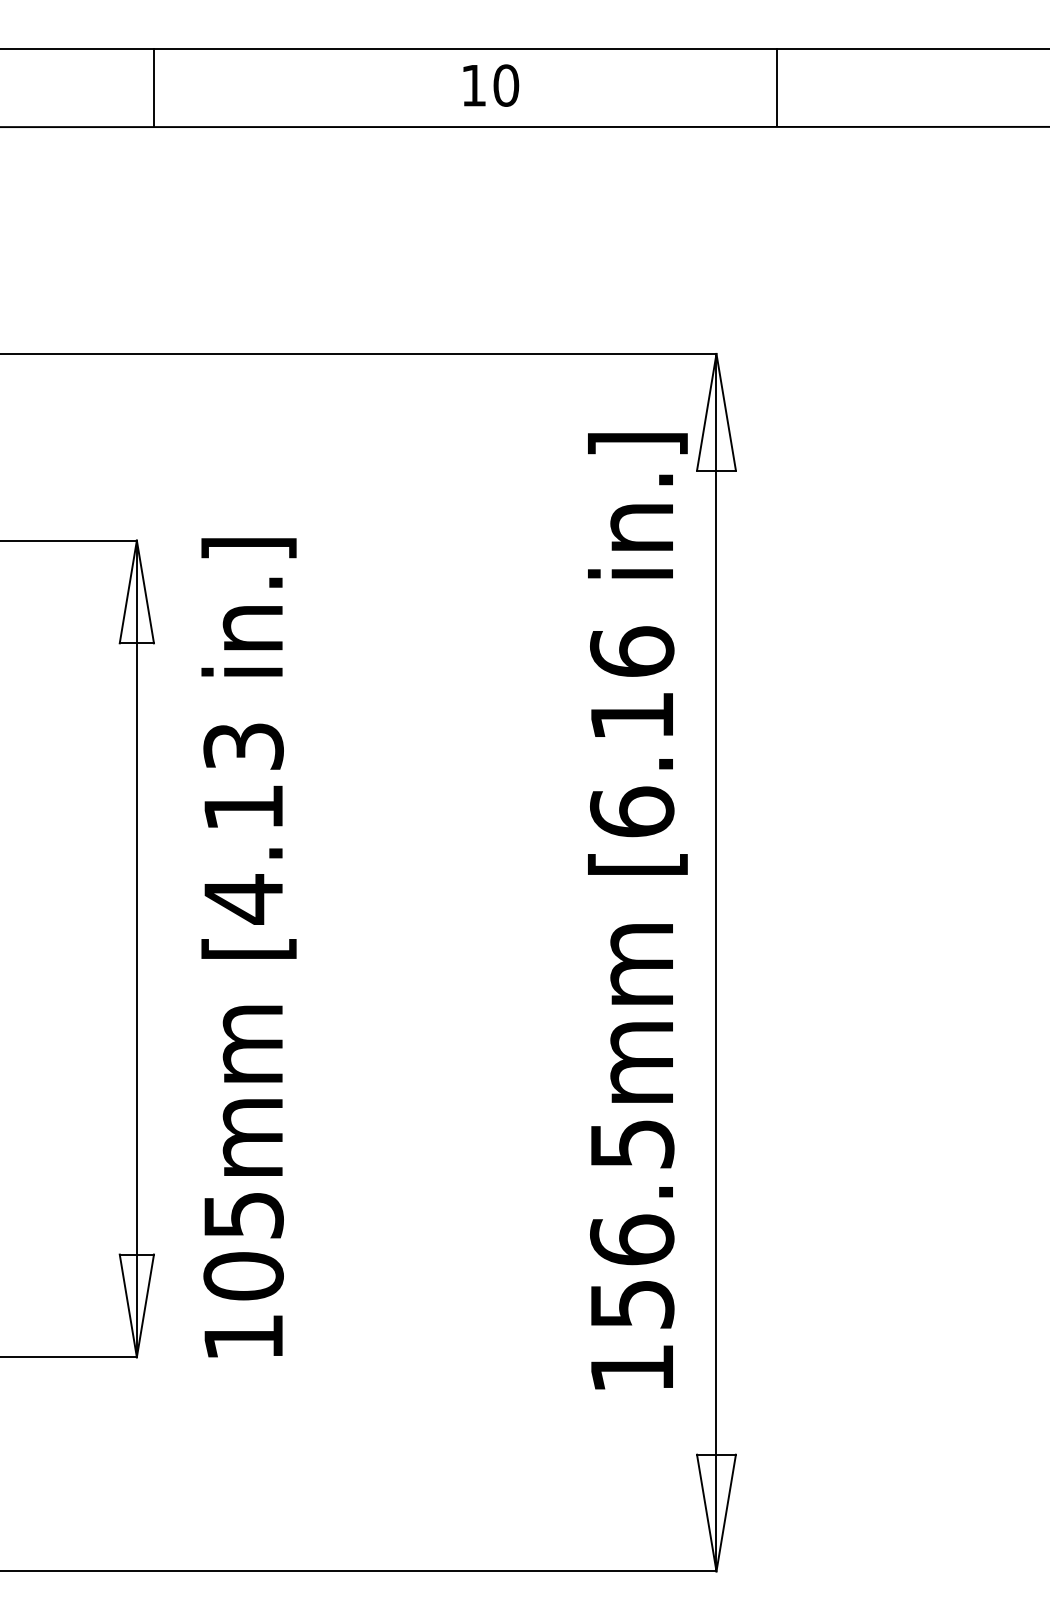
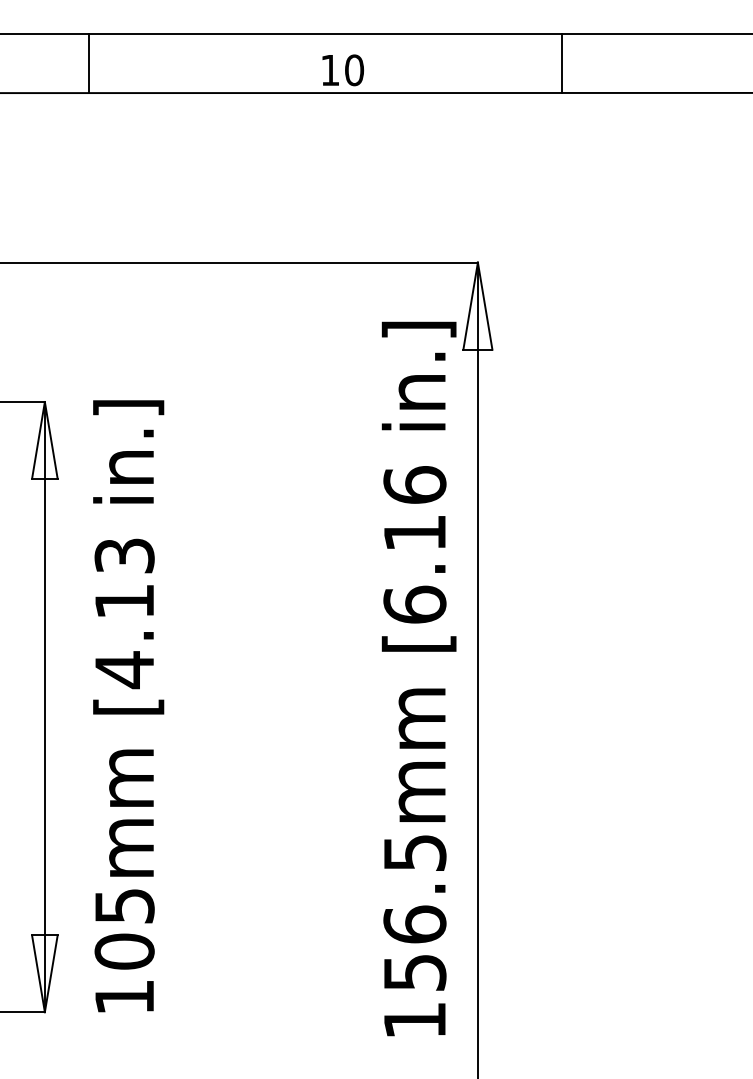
text: (491, 85) -> (343, 70), moved
line: (154, 87) -> (88, 63), moved
line: (776, 87) -> (562, 63), moved

